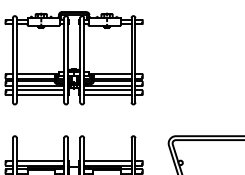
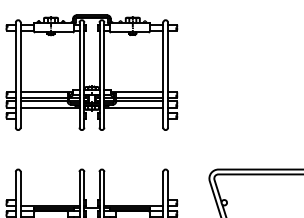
line: (40, 90) -> (49, 112), removed
line: (107, 90) -> (133, 112), removed
line: (40, 95) -> (49, 118), removed
line: (107, 95) -> (133, 118), removed
line: (40, 160) -> (49, 199), removed
line: (107, 160) -> (133, 199), removed

